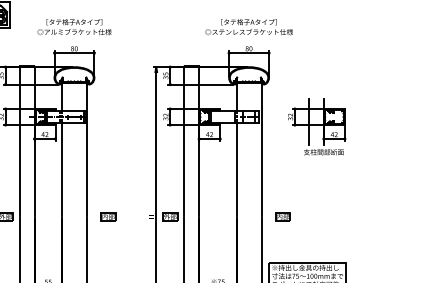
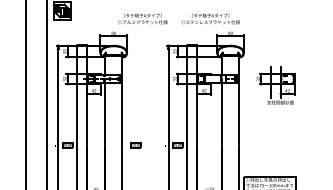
text: (74, 26) -> (142, 18), moved
text: (248, 26) -> (210, 18), moved
part: (281, 216) -> (252, 145), removed

